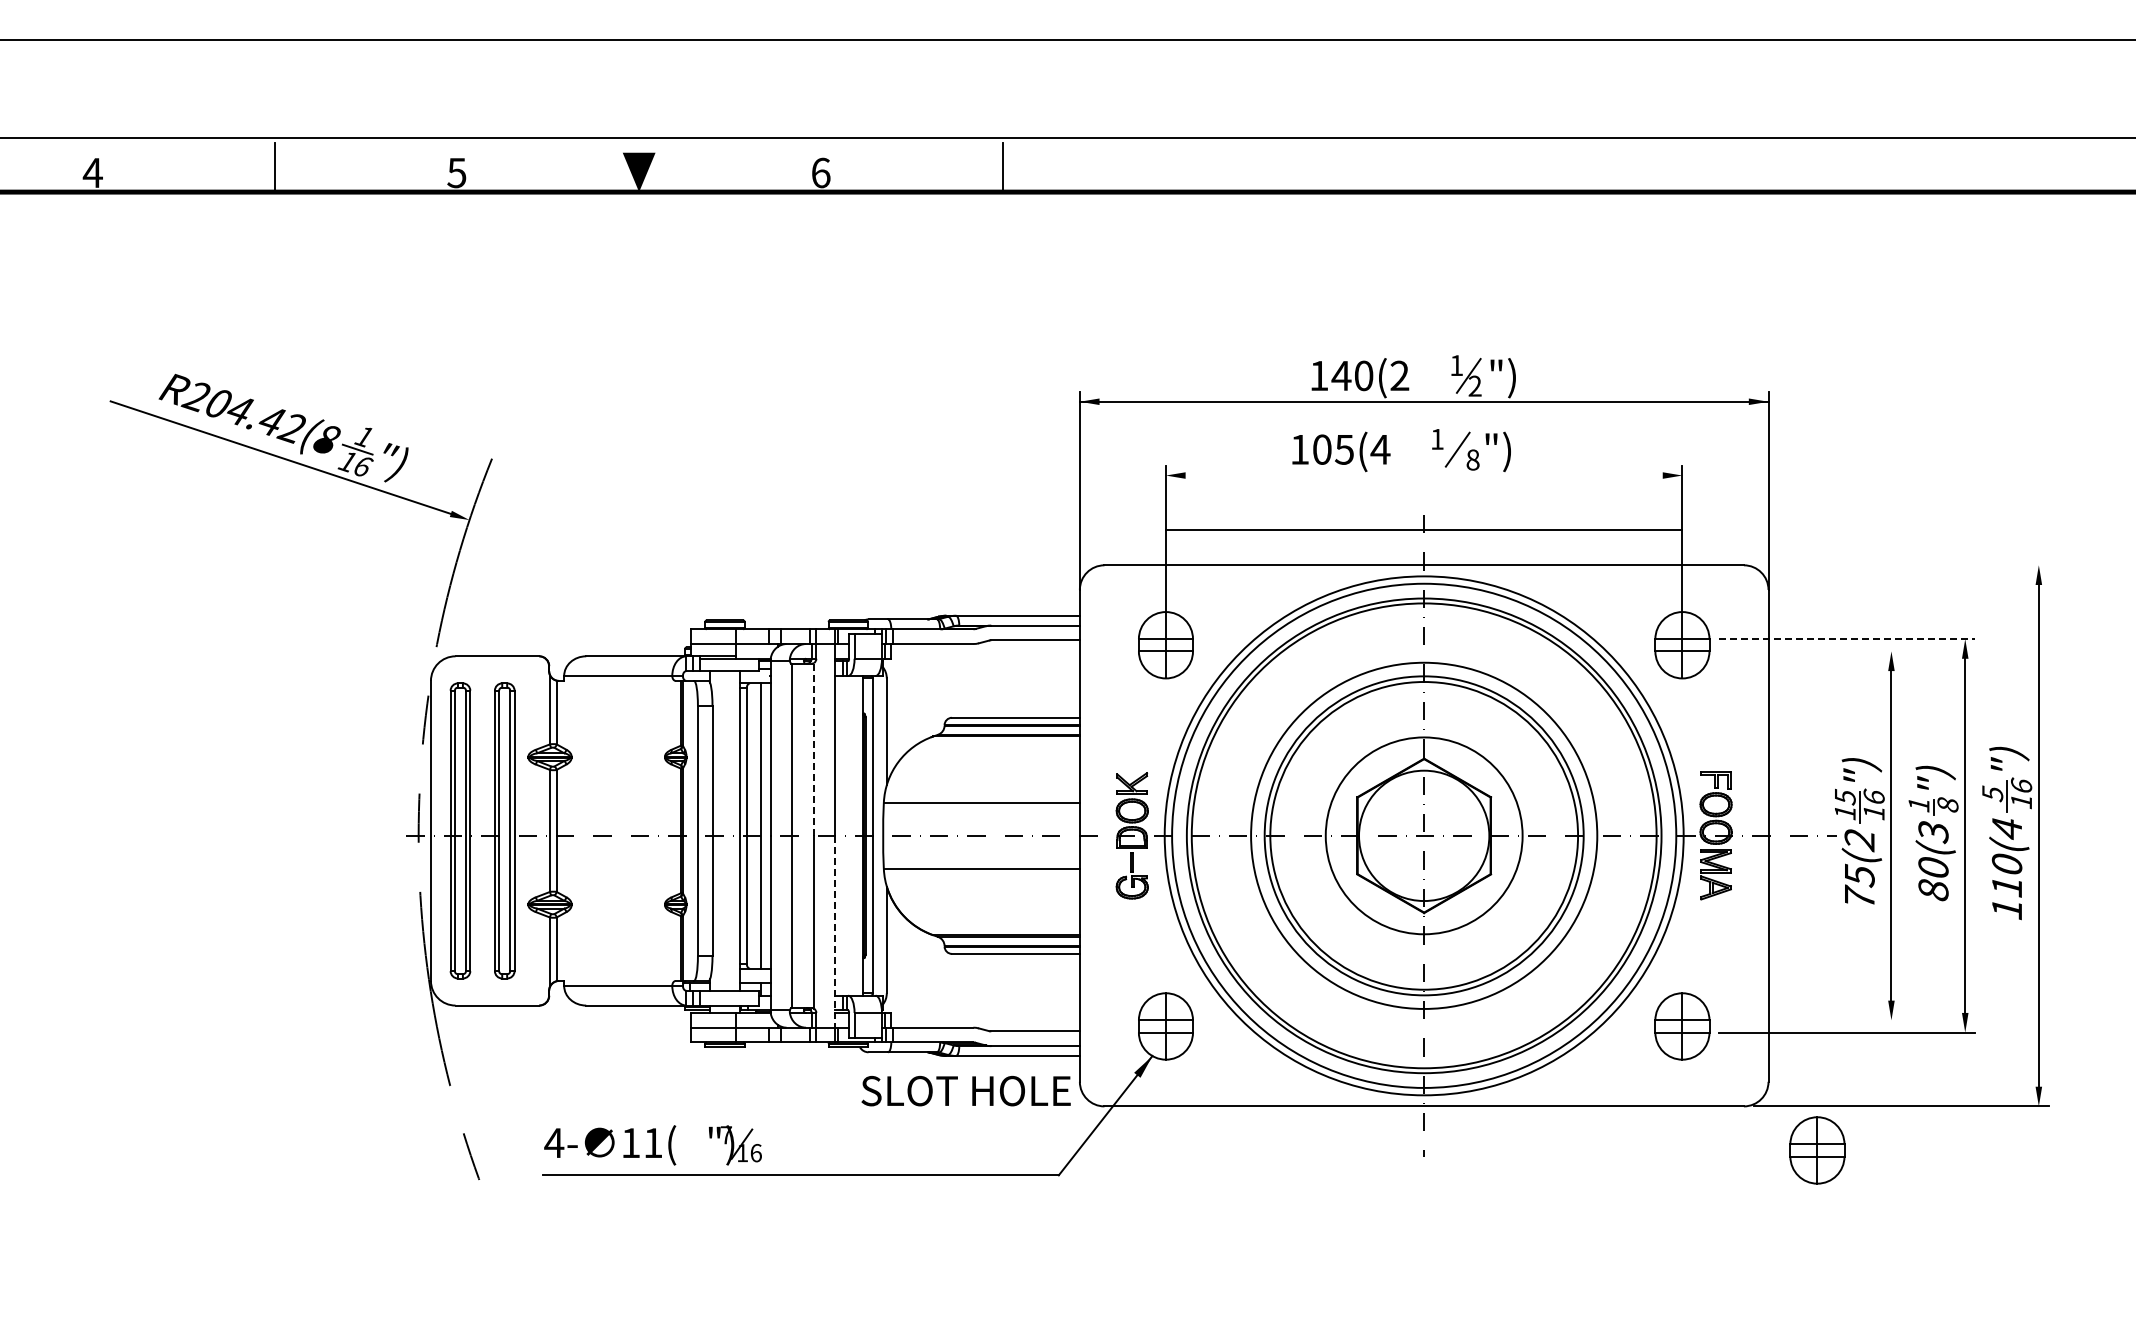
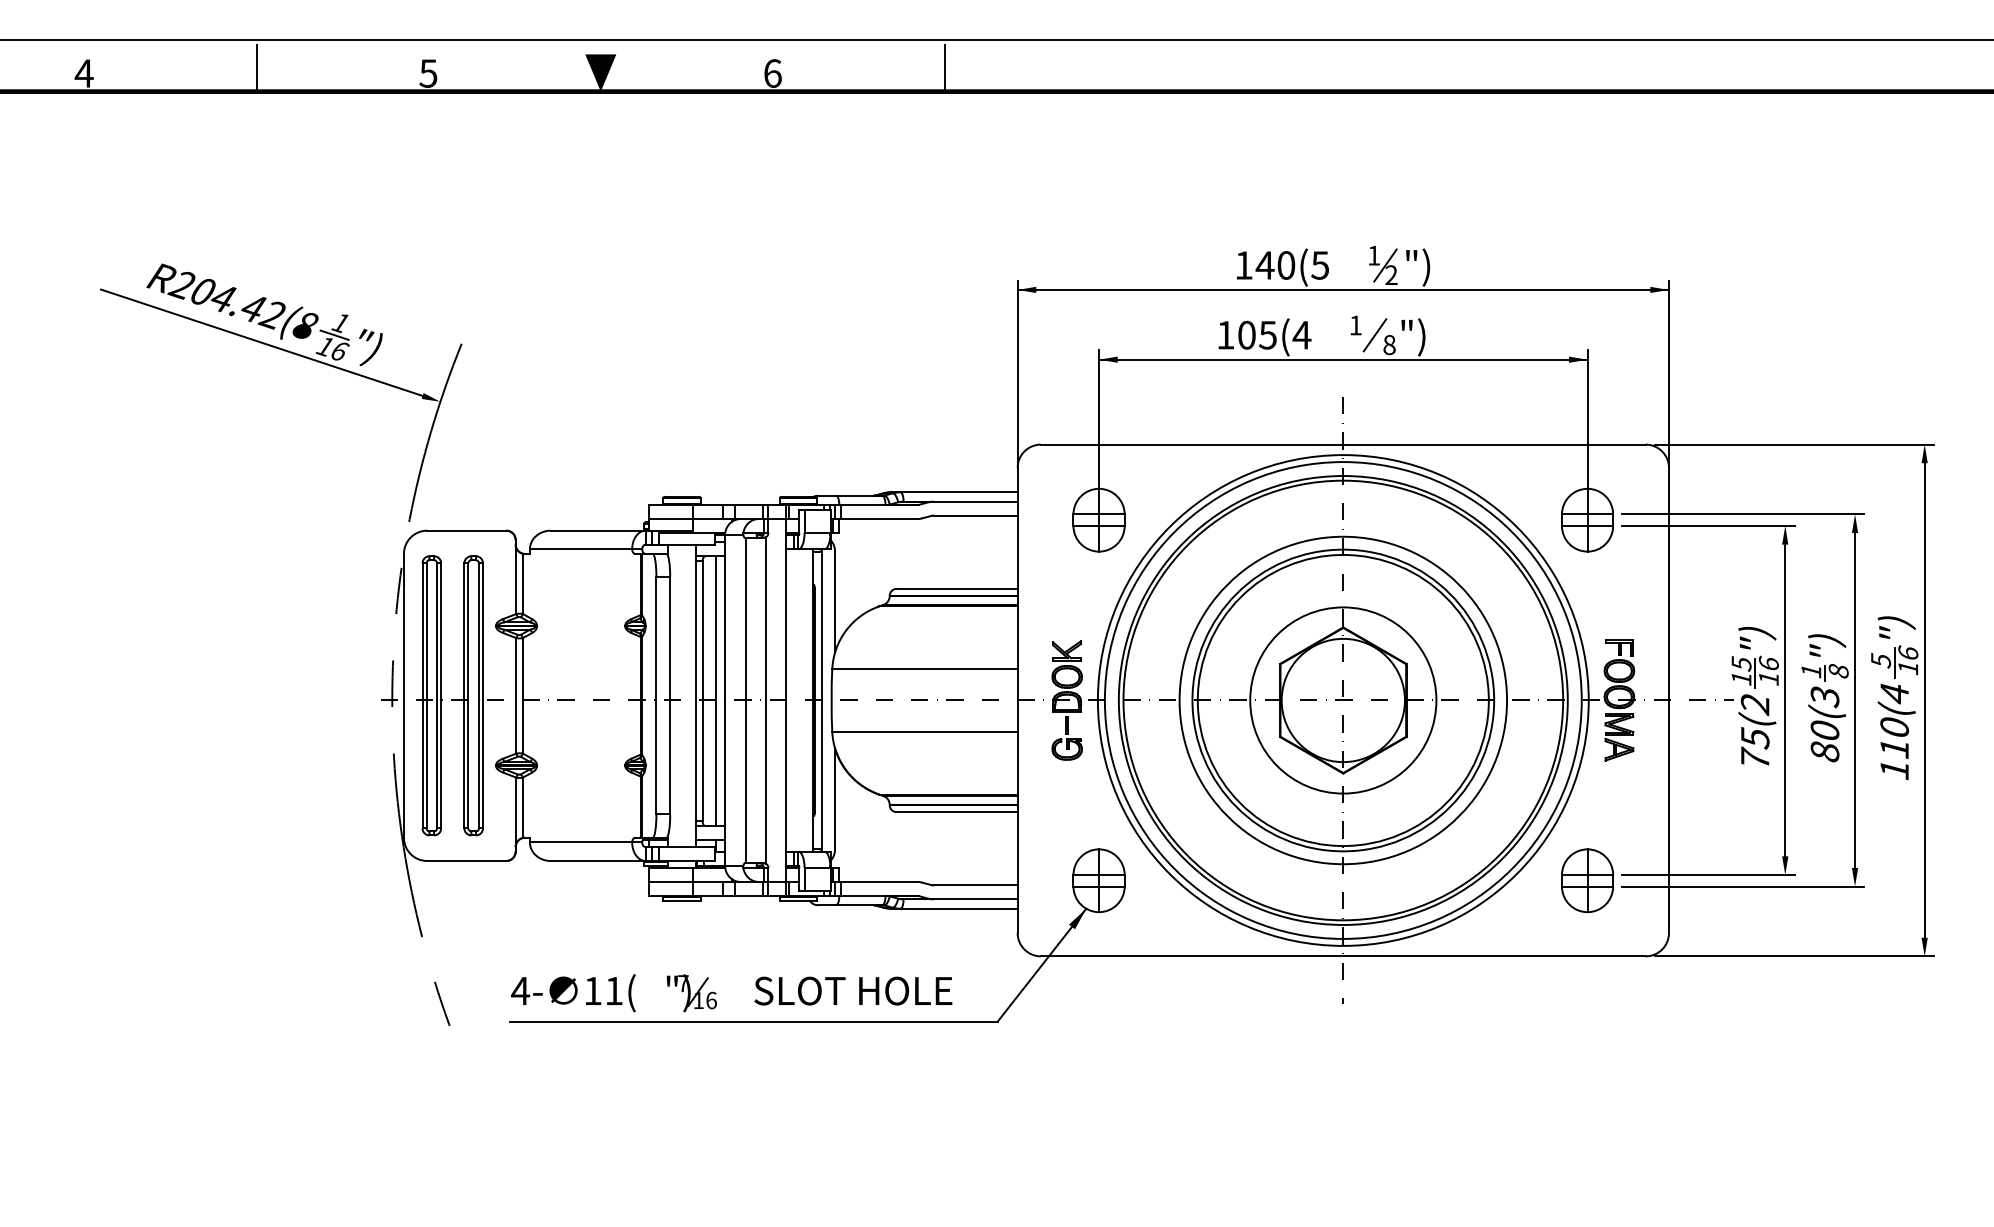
text: (1399, 375) -> (1319, 265), 140(2 -> 140(5
line: (1423, 529) -> (1342, 359), moved
line: (1900, 565) -> (1793, 444), added
line: (1847, 639) -> (1743, 514), dashed -> solid
line: (1810, 651) -> (1708, 526), added
line: (814, 748) -> (766, 617), dashed -> solid
line: (834, 931) -> (785, 790), dashed -> solid
line: (1810, 1020) -> (1708, 875), added
text: (965, 1090) -> (852, 990), moved
part: (1817, 1150) -> (1715, 998), removed

